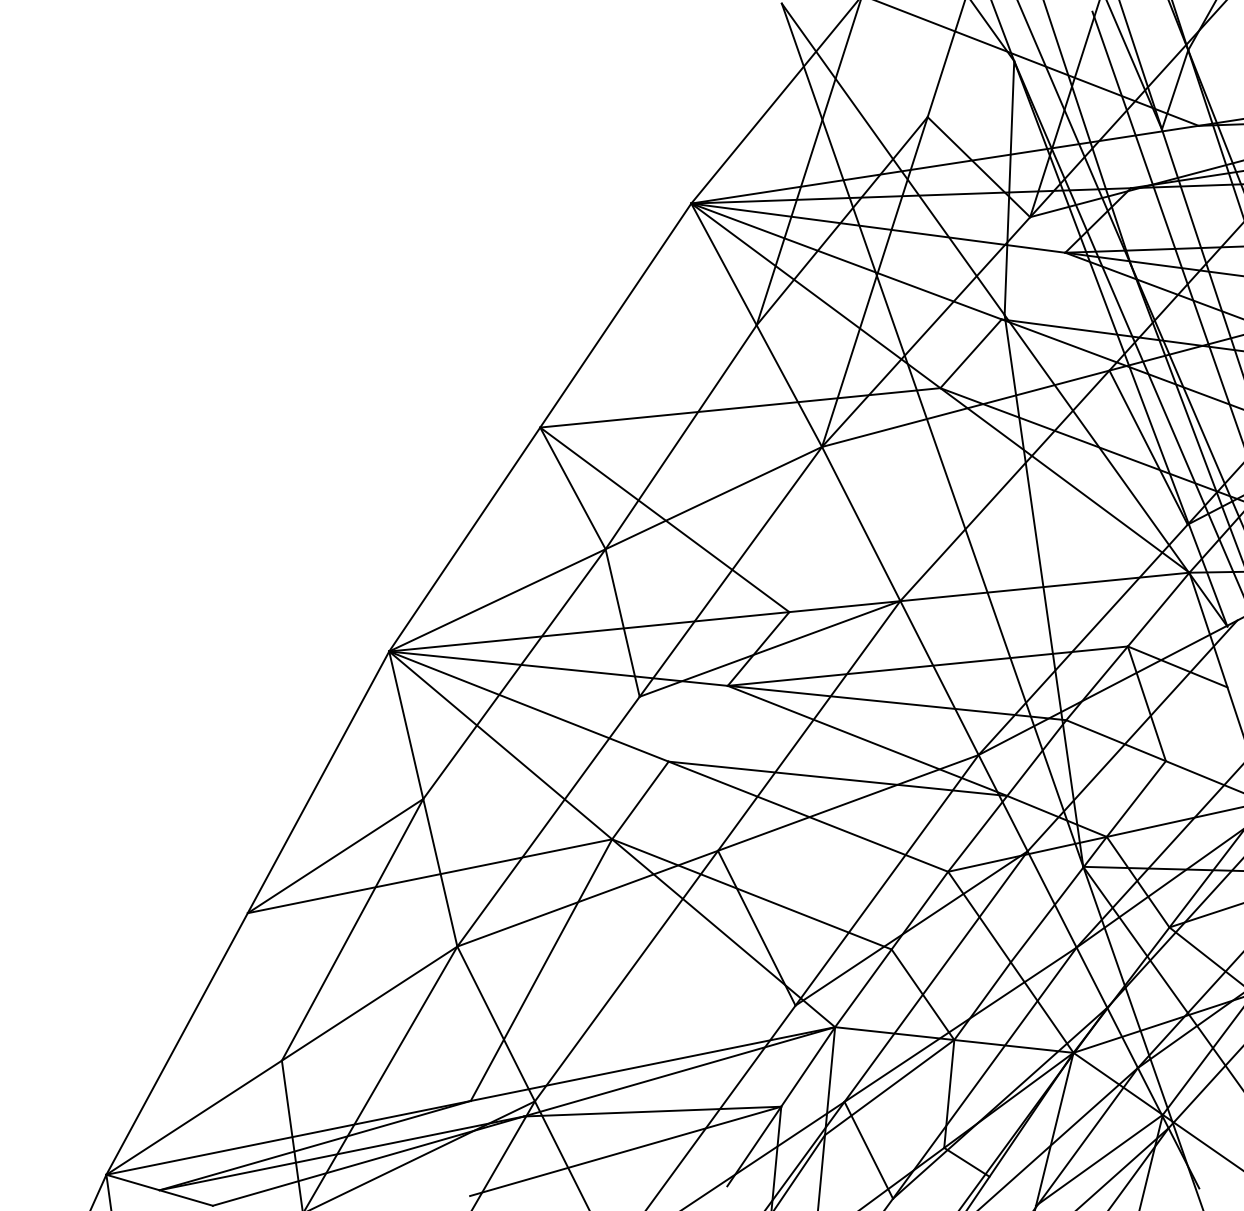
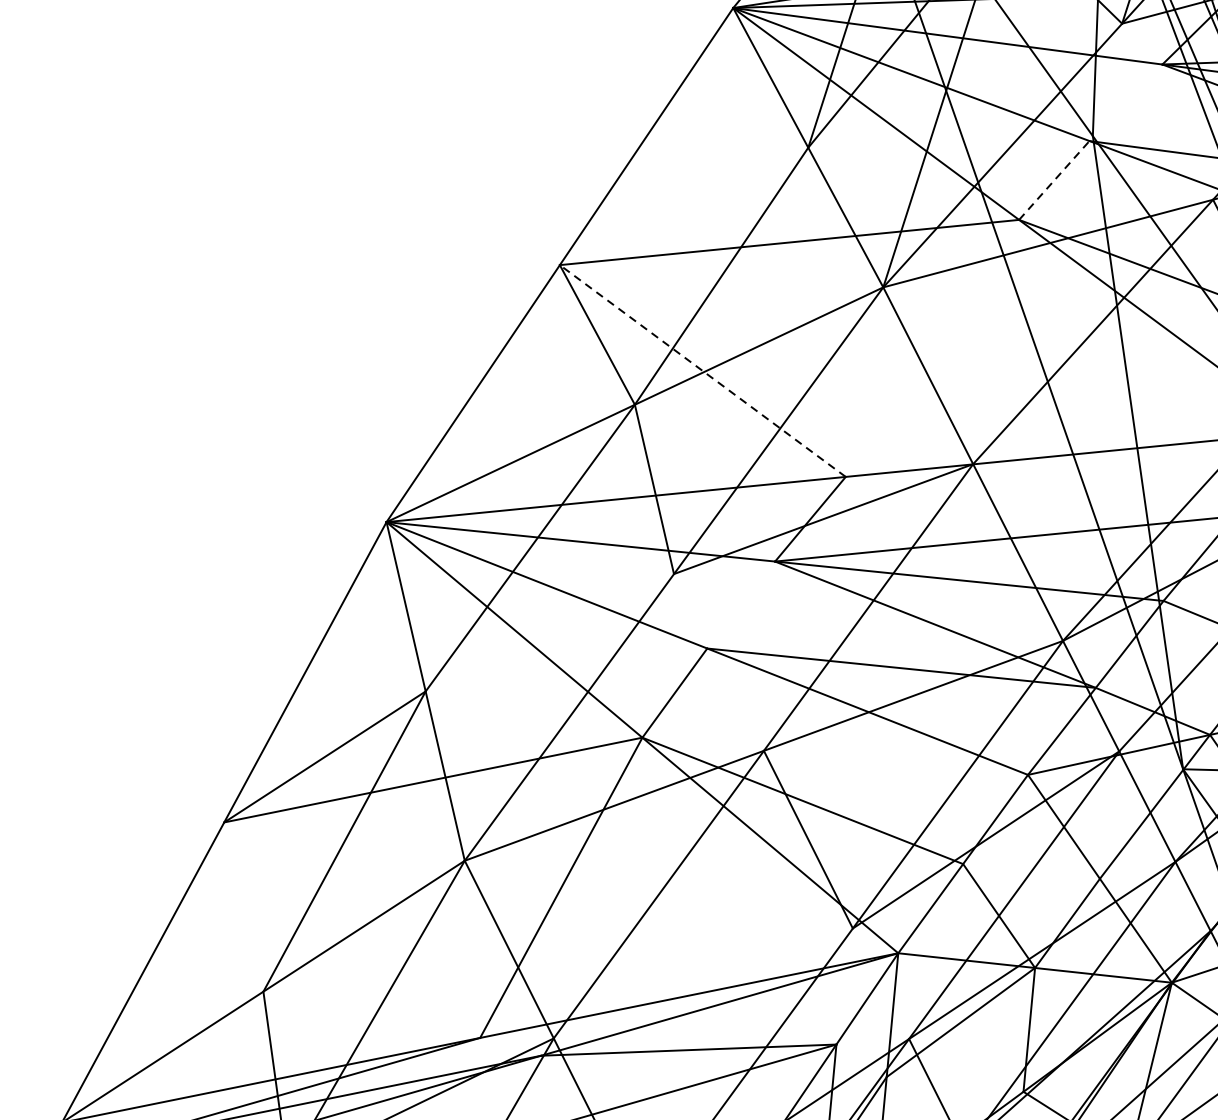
line: (971, 353) -> (1054, 180), solid -> dashed
line: (664, 519) -> (702, 370), solid -> dashed

